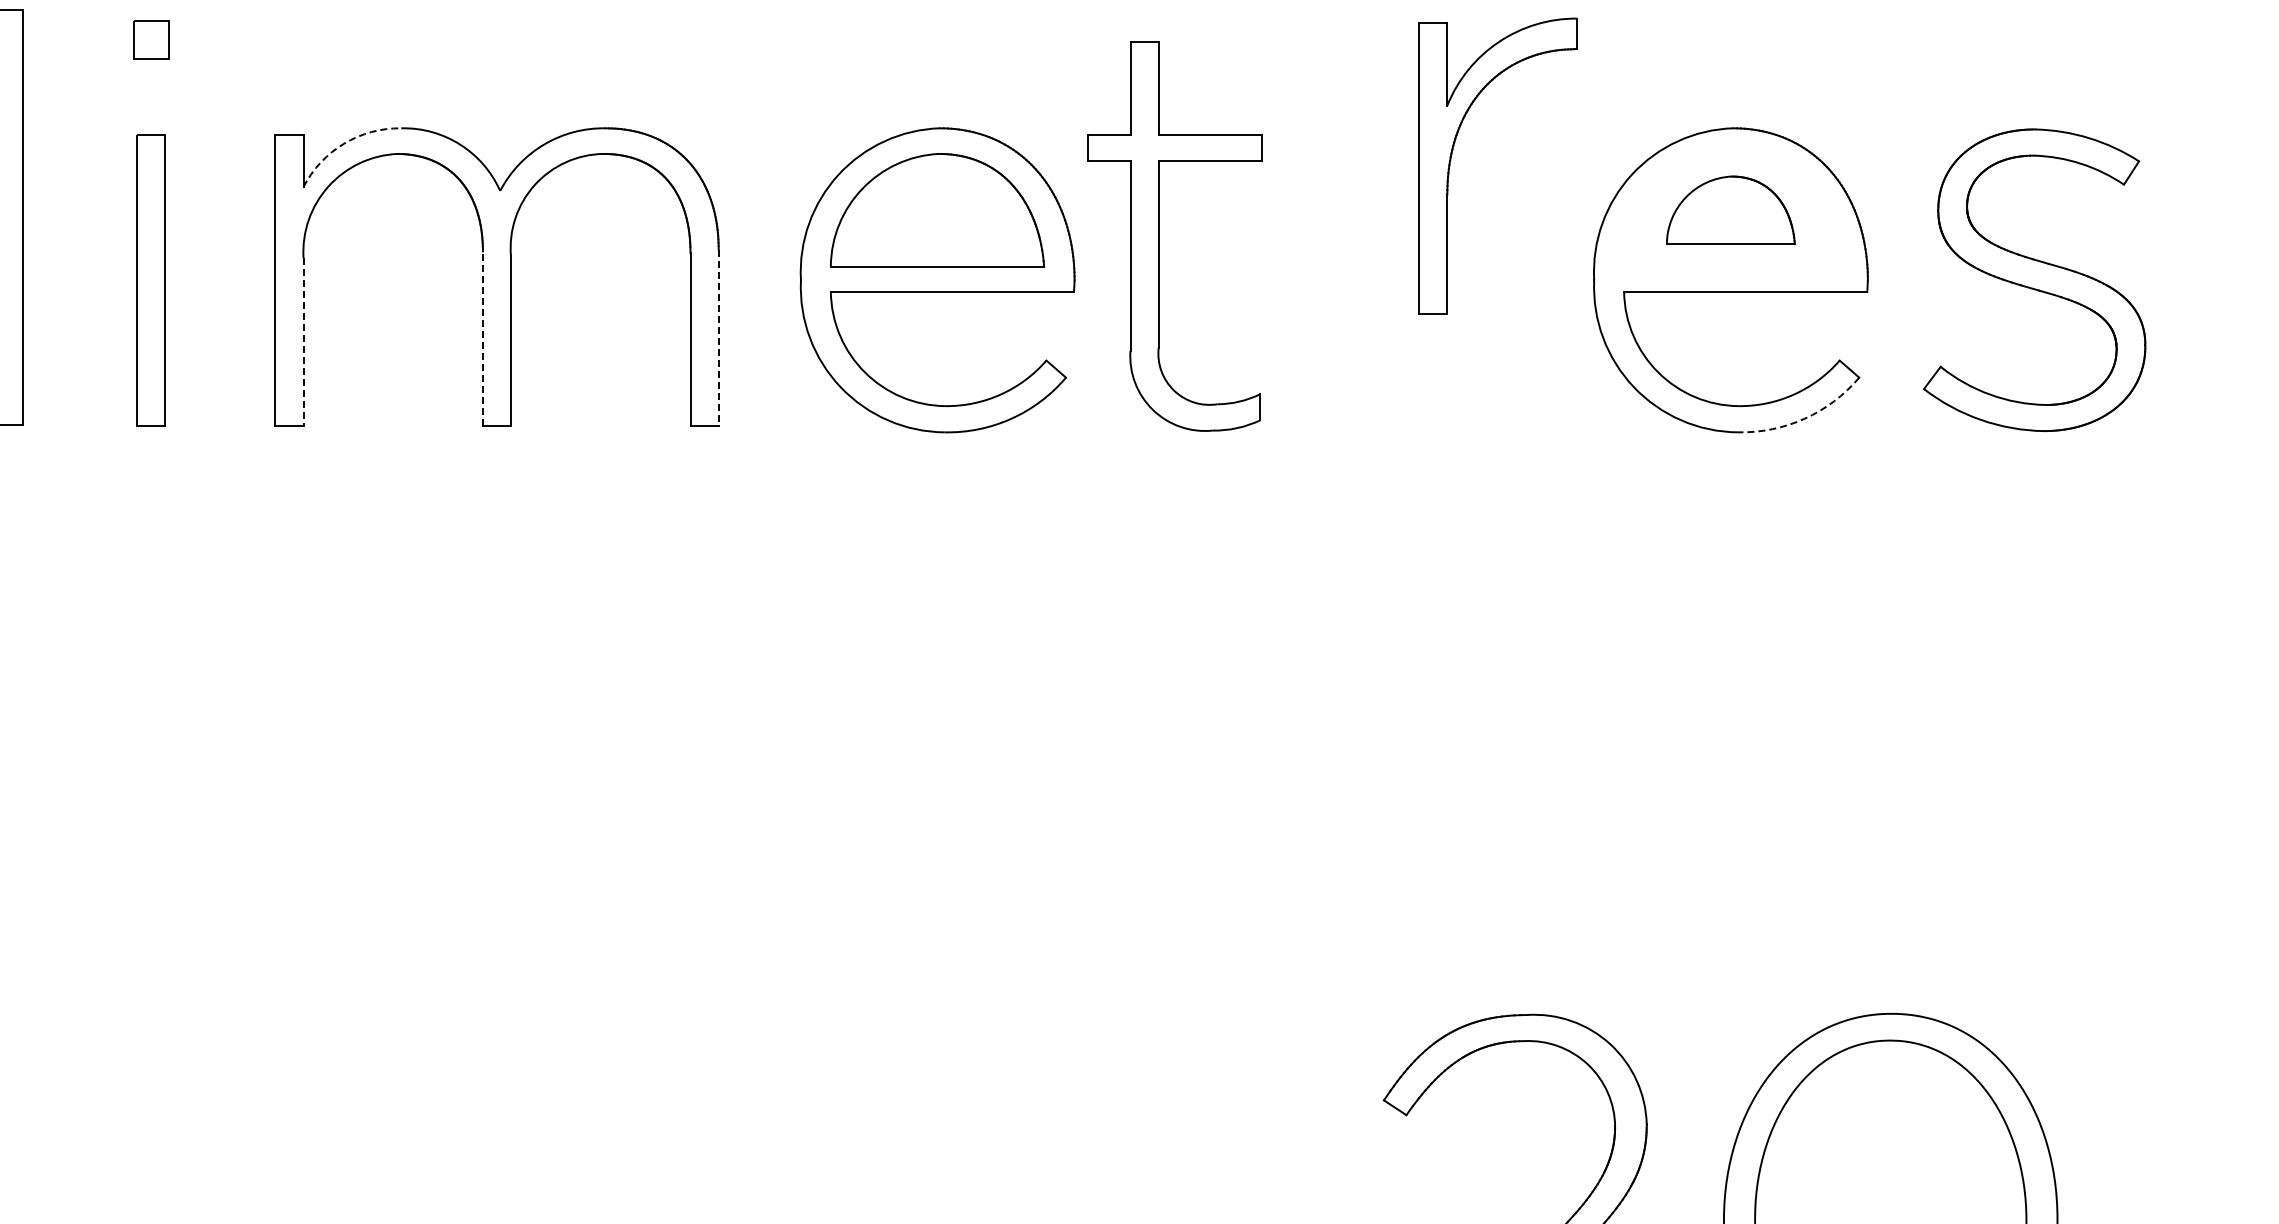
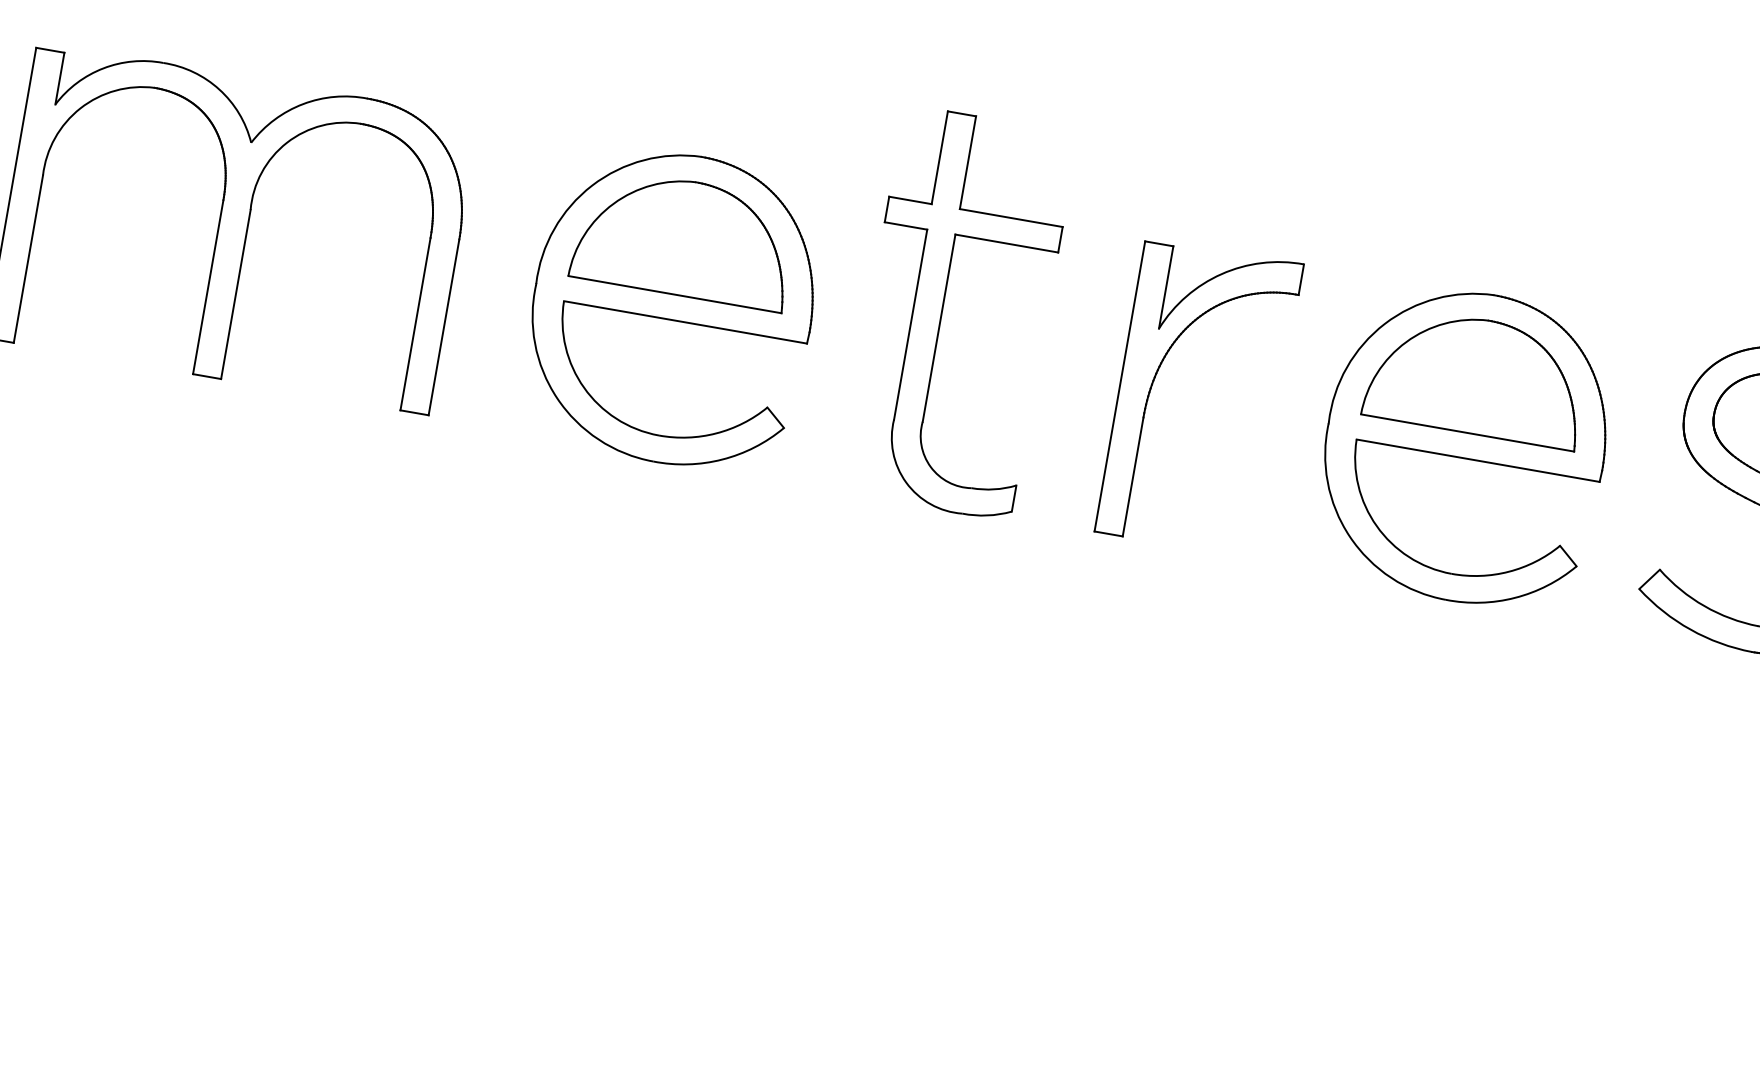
arc: (344, 143) -> (103, 68), dashed -> solid
part: (1451, 160) -> (1153, 384), moved
part: (1730, 210) -> (1477, 376), size x1.67
part: (1159, 236) -> (943, 310), moved
line: (482, 337) -> (207, 286), dashed -> solid
line: (718, 337) -> (443, 327), dashed -> solid
line: (303, 341) -> (28, 258), dashed -> solid
arc: (1804, 418) -> (1514, 597), dashed -> solid

